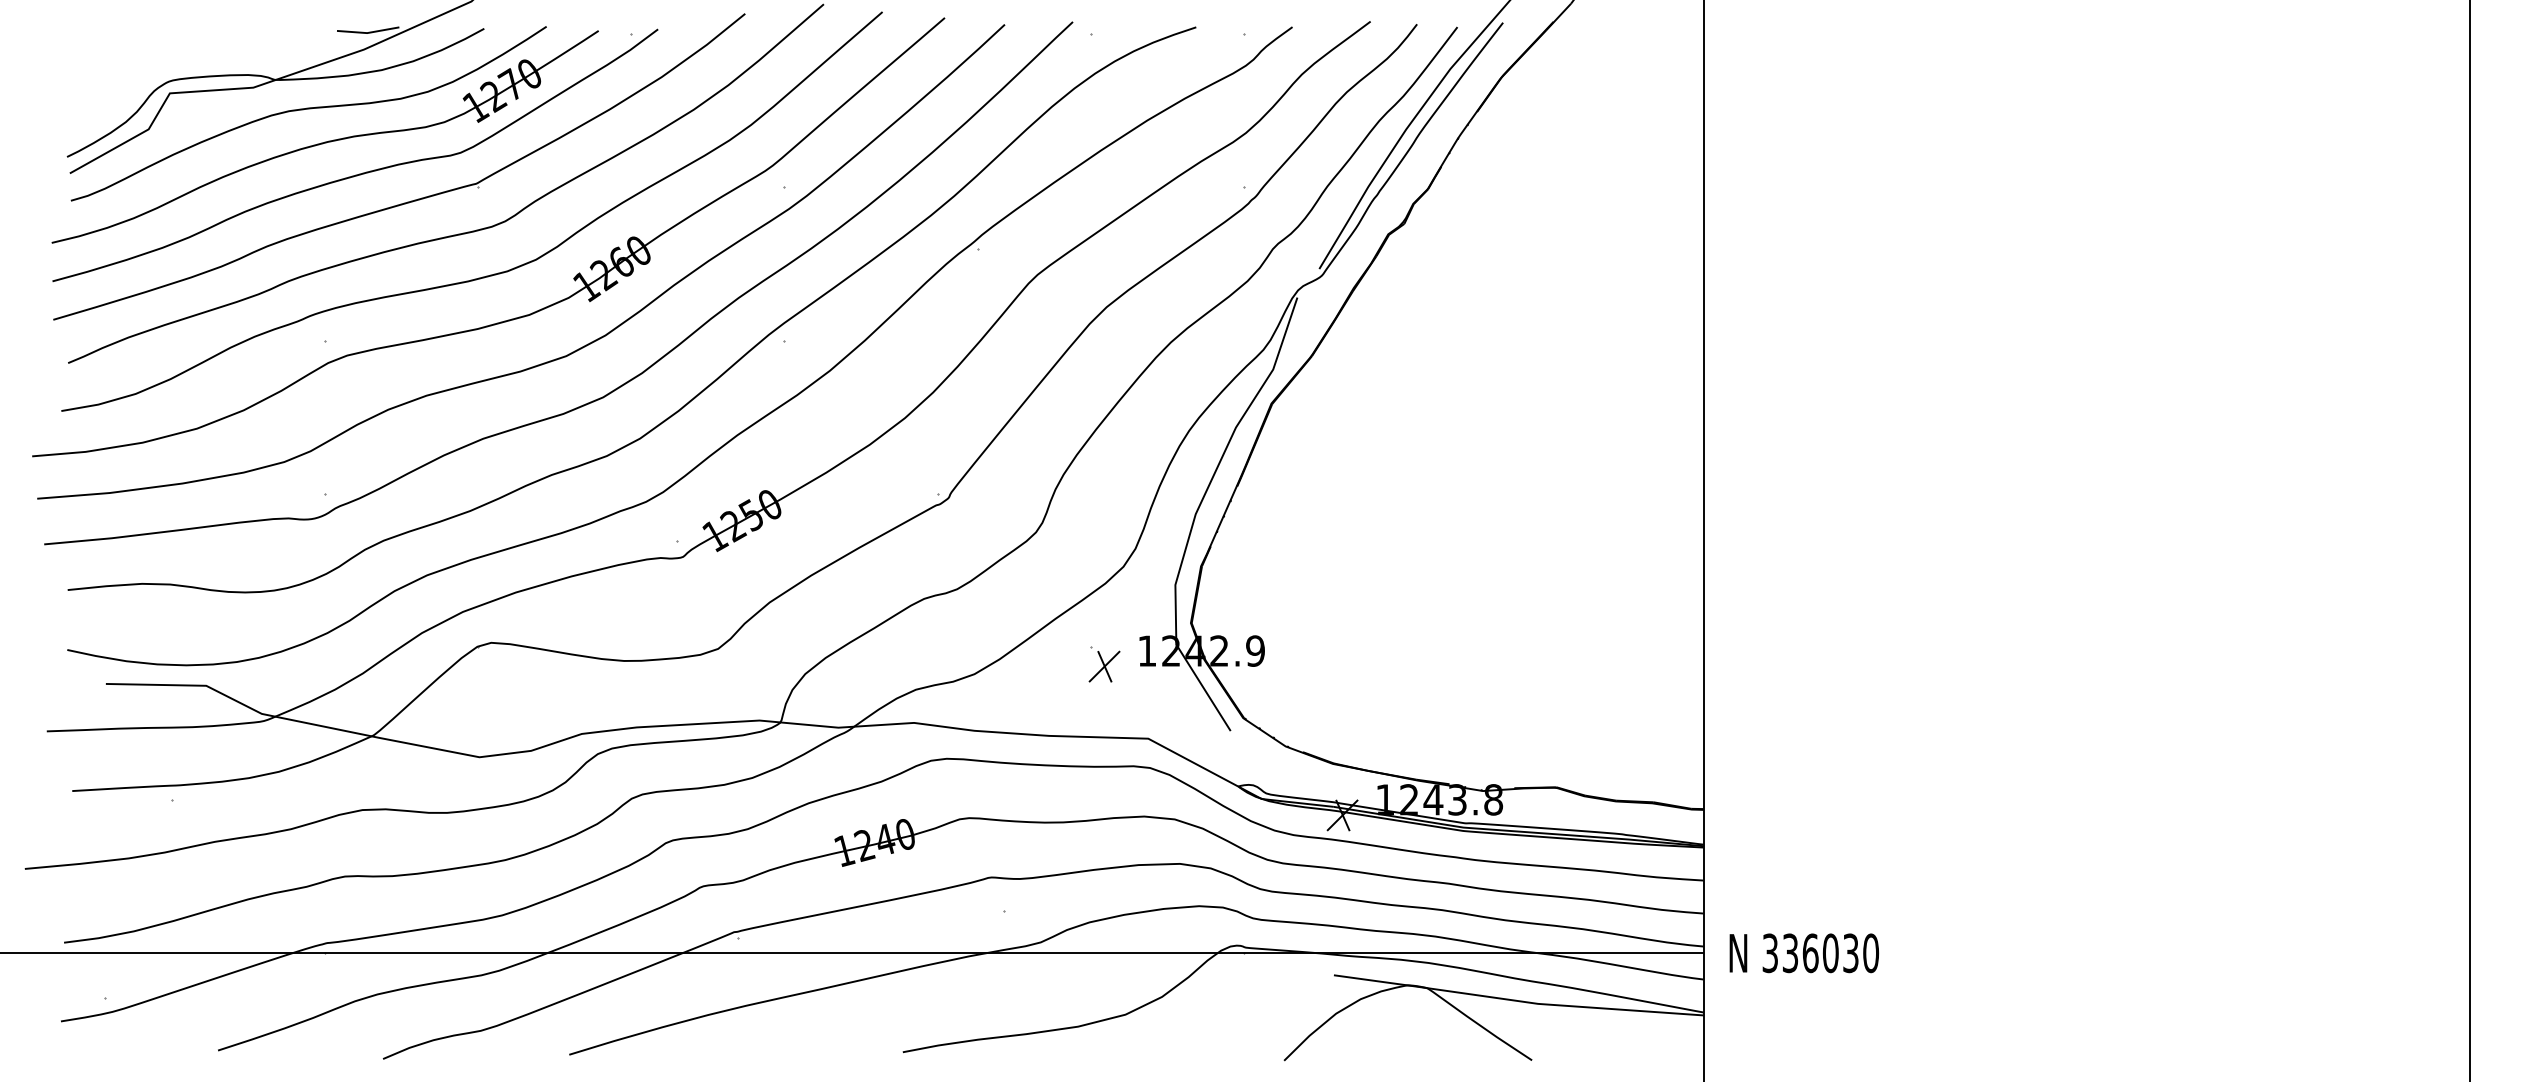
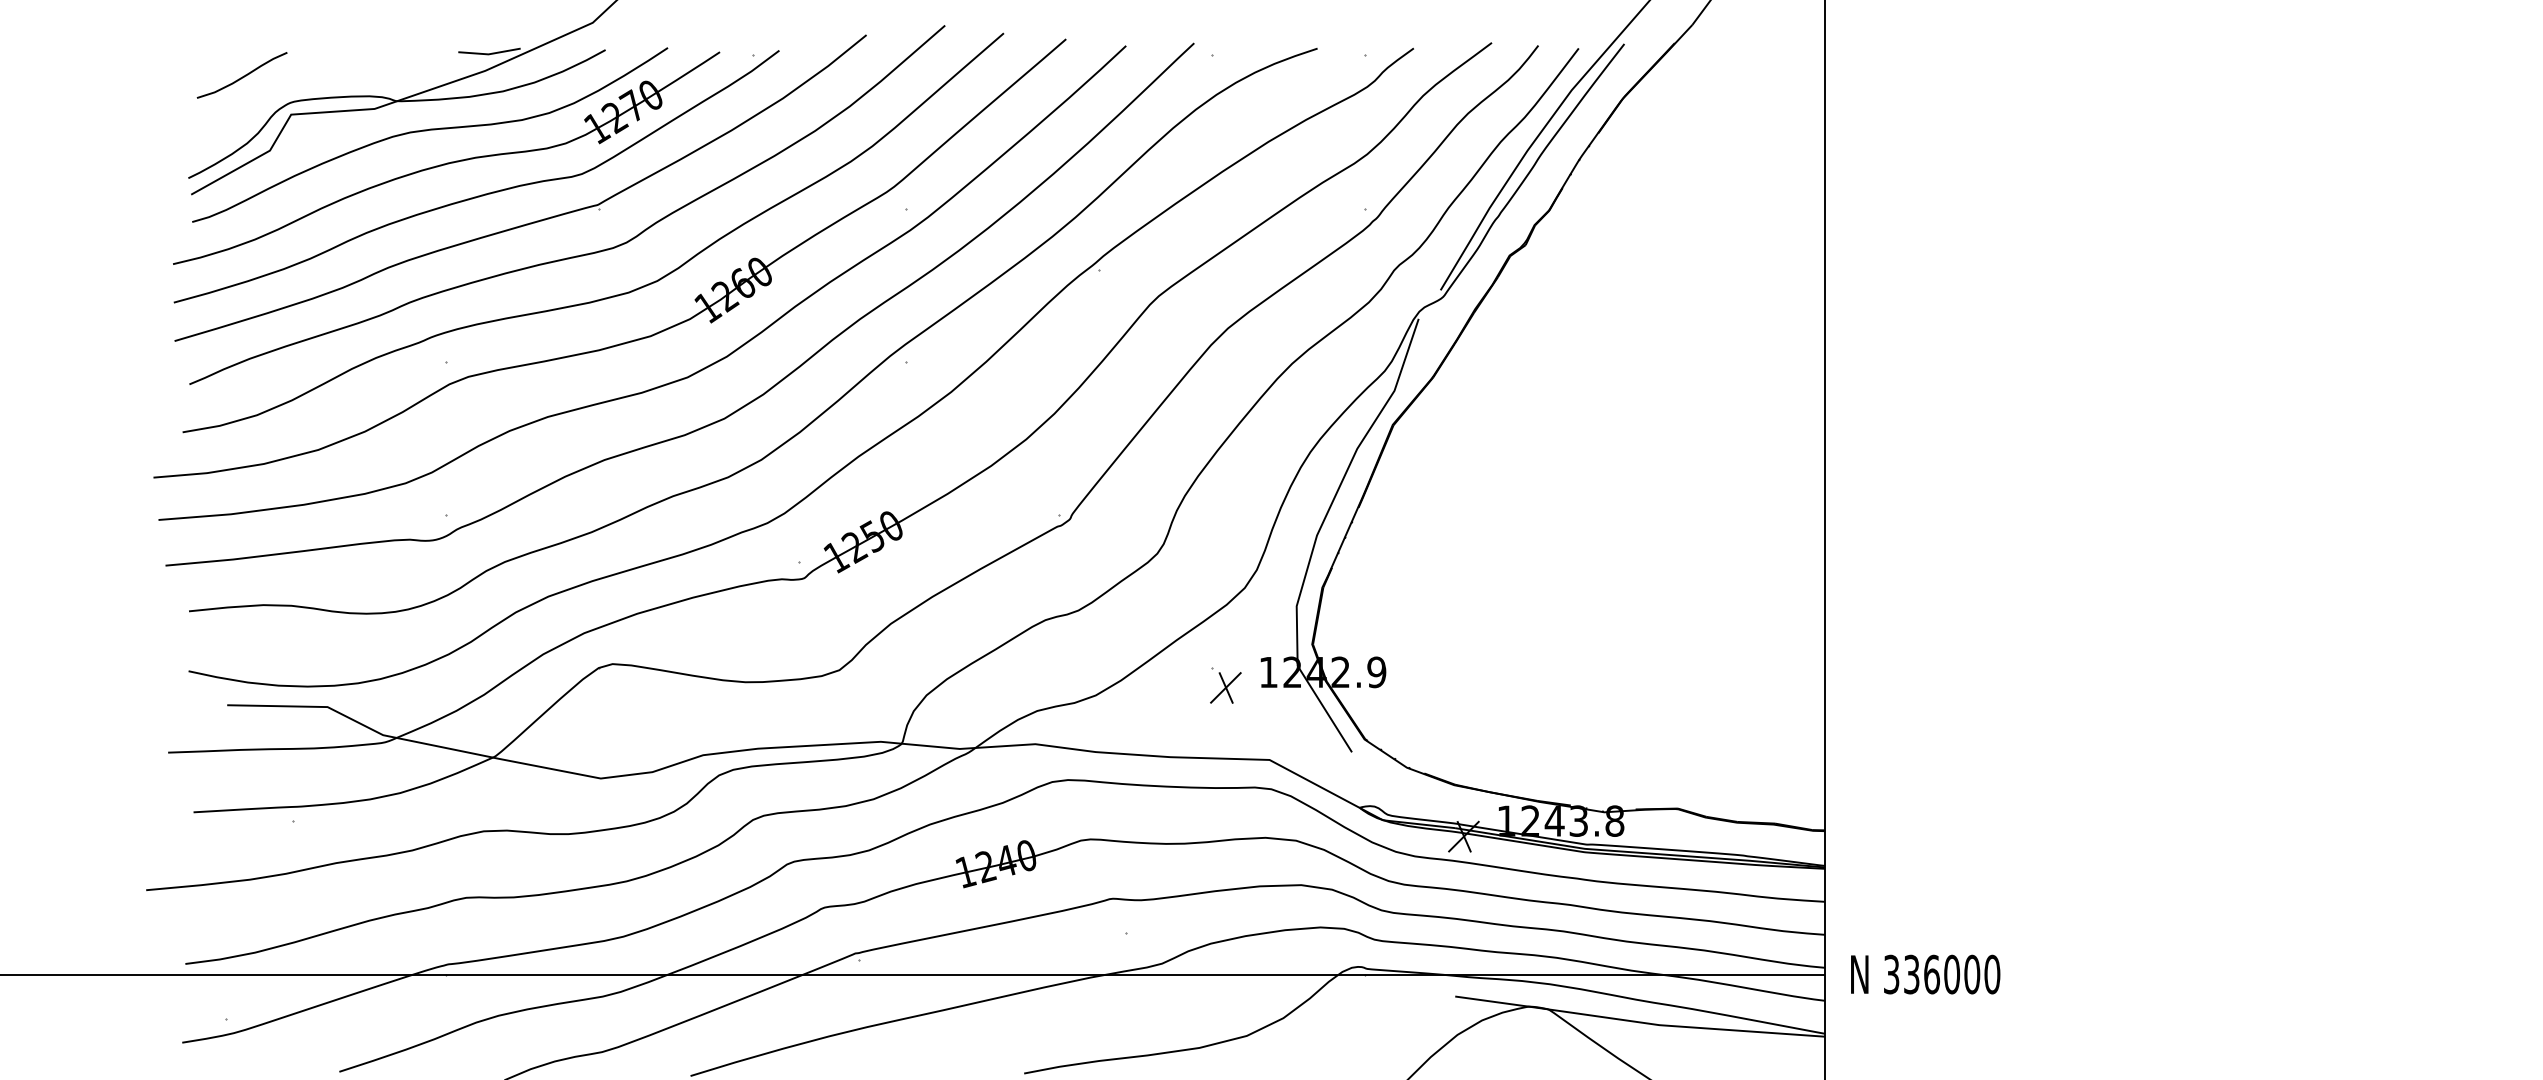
curve: (120, 55) -> (241, 76), added
text: (1850, 953) -> (1971, 974), 336030 -> 336000

